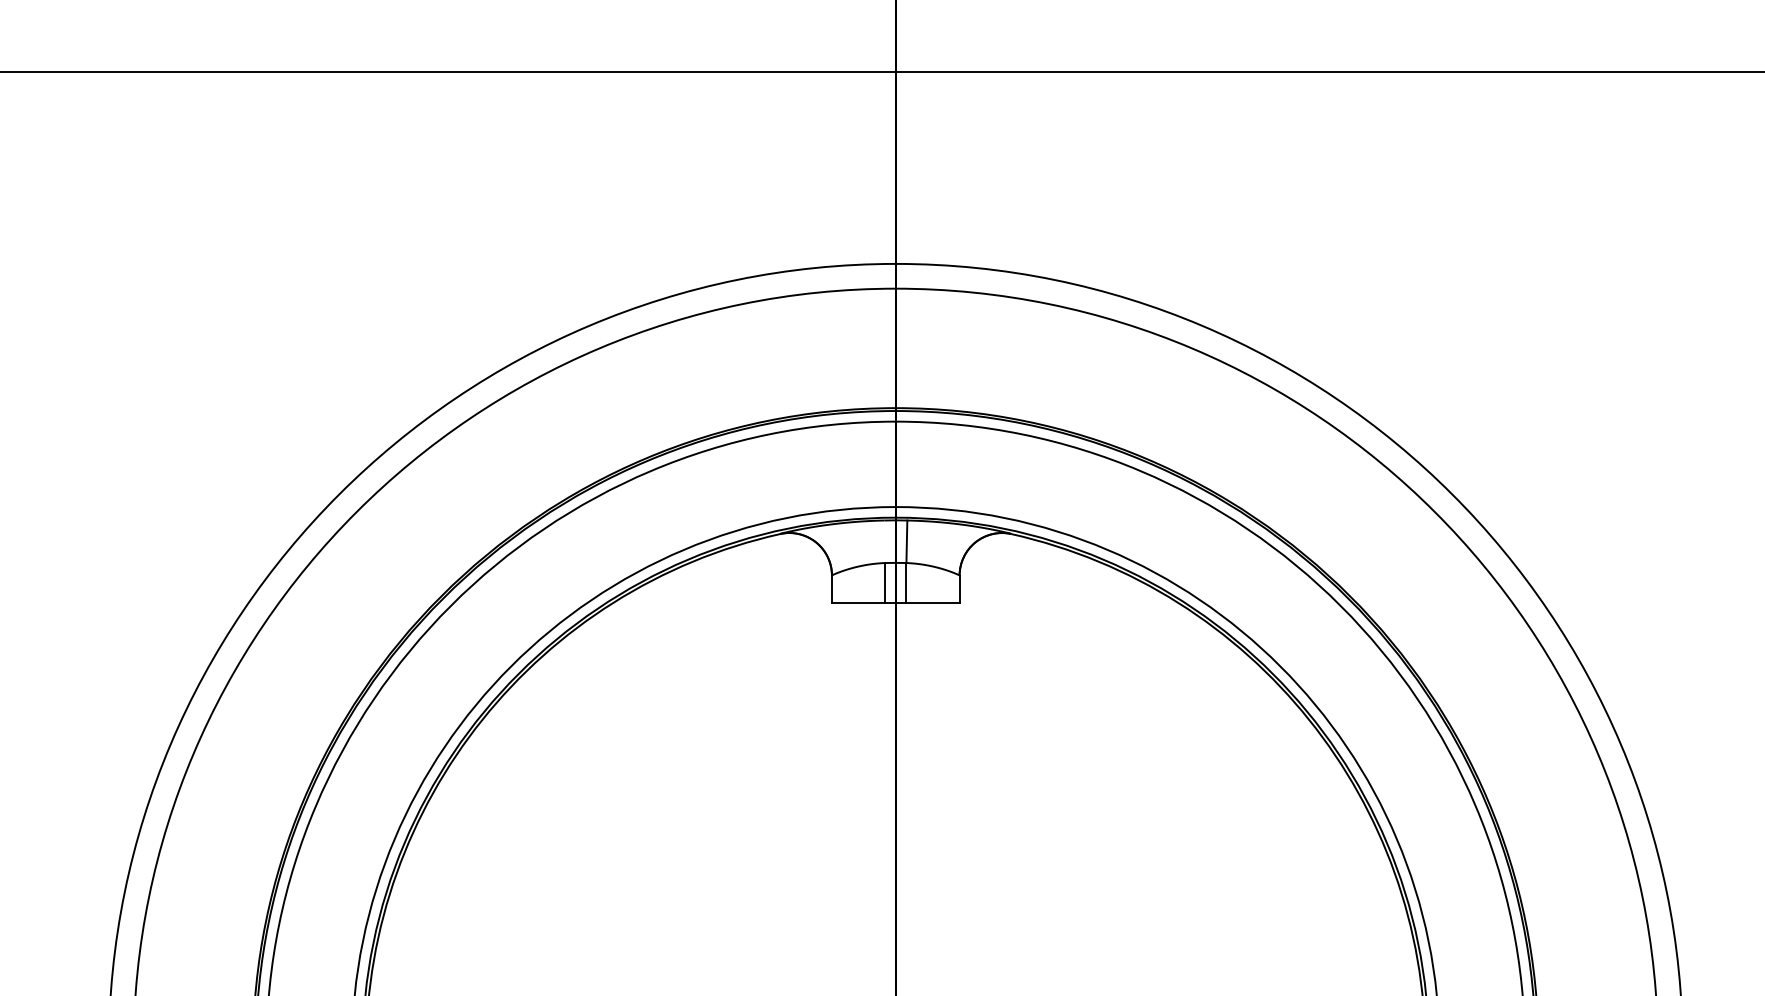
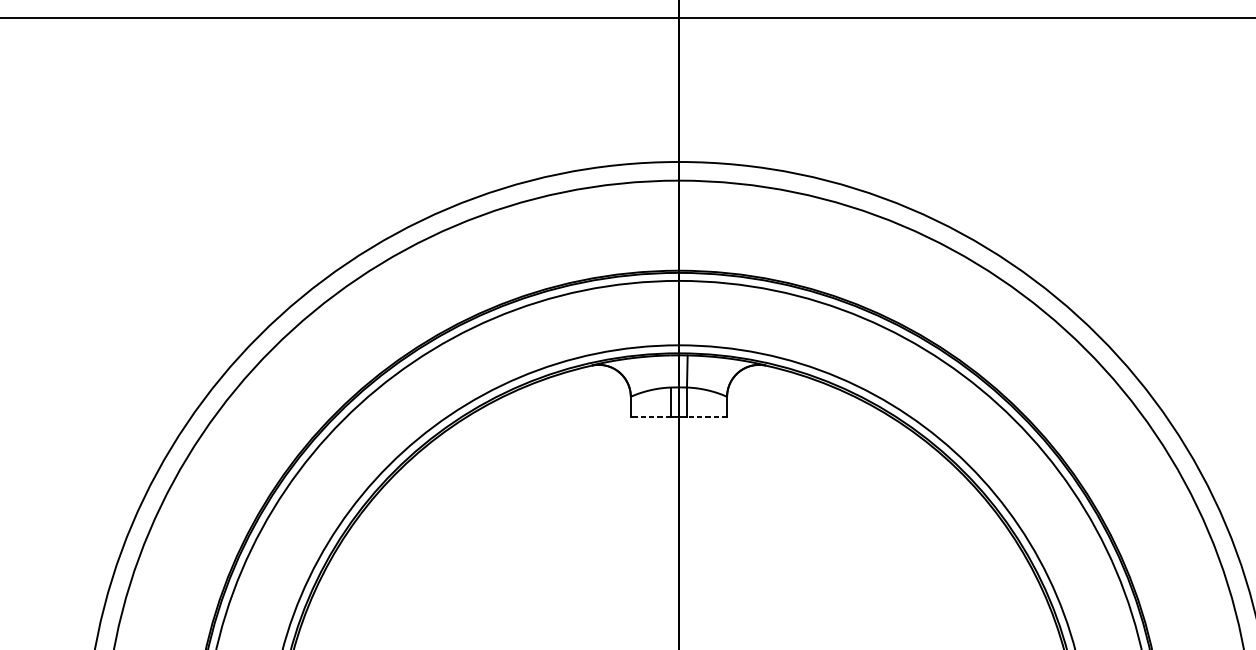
line: (858, 602) -> (650, 417), solid -> dashed
line: (933, 602) -> (707, 417), solid -> dashed

